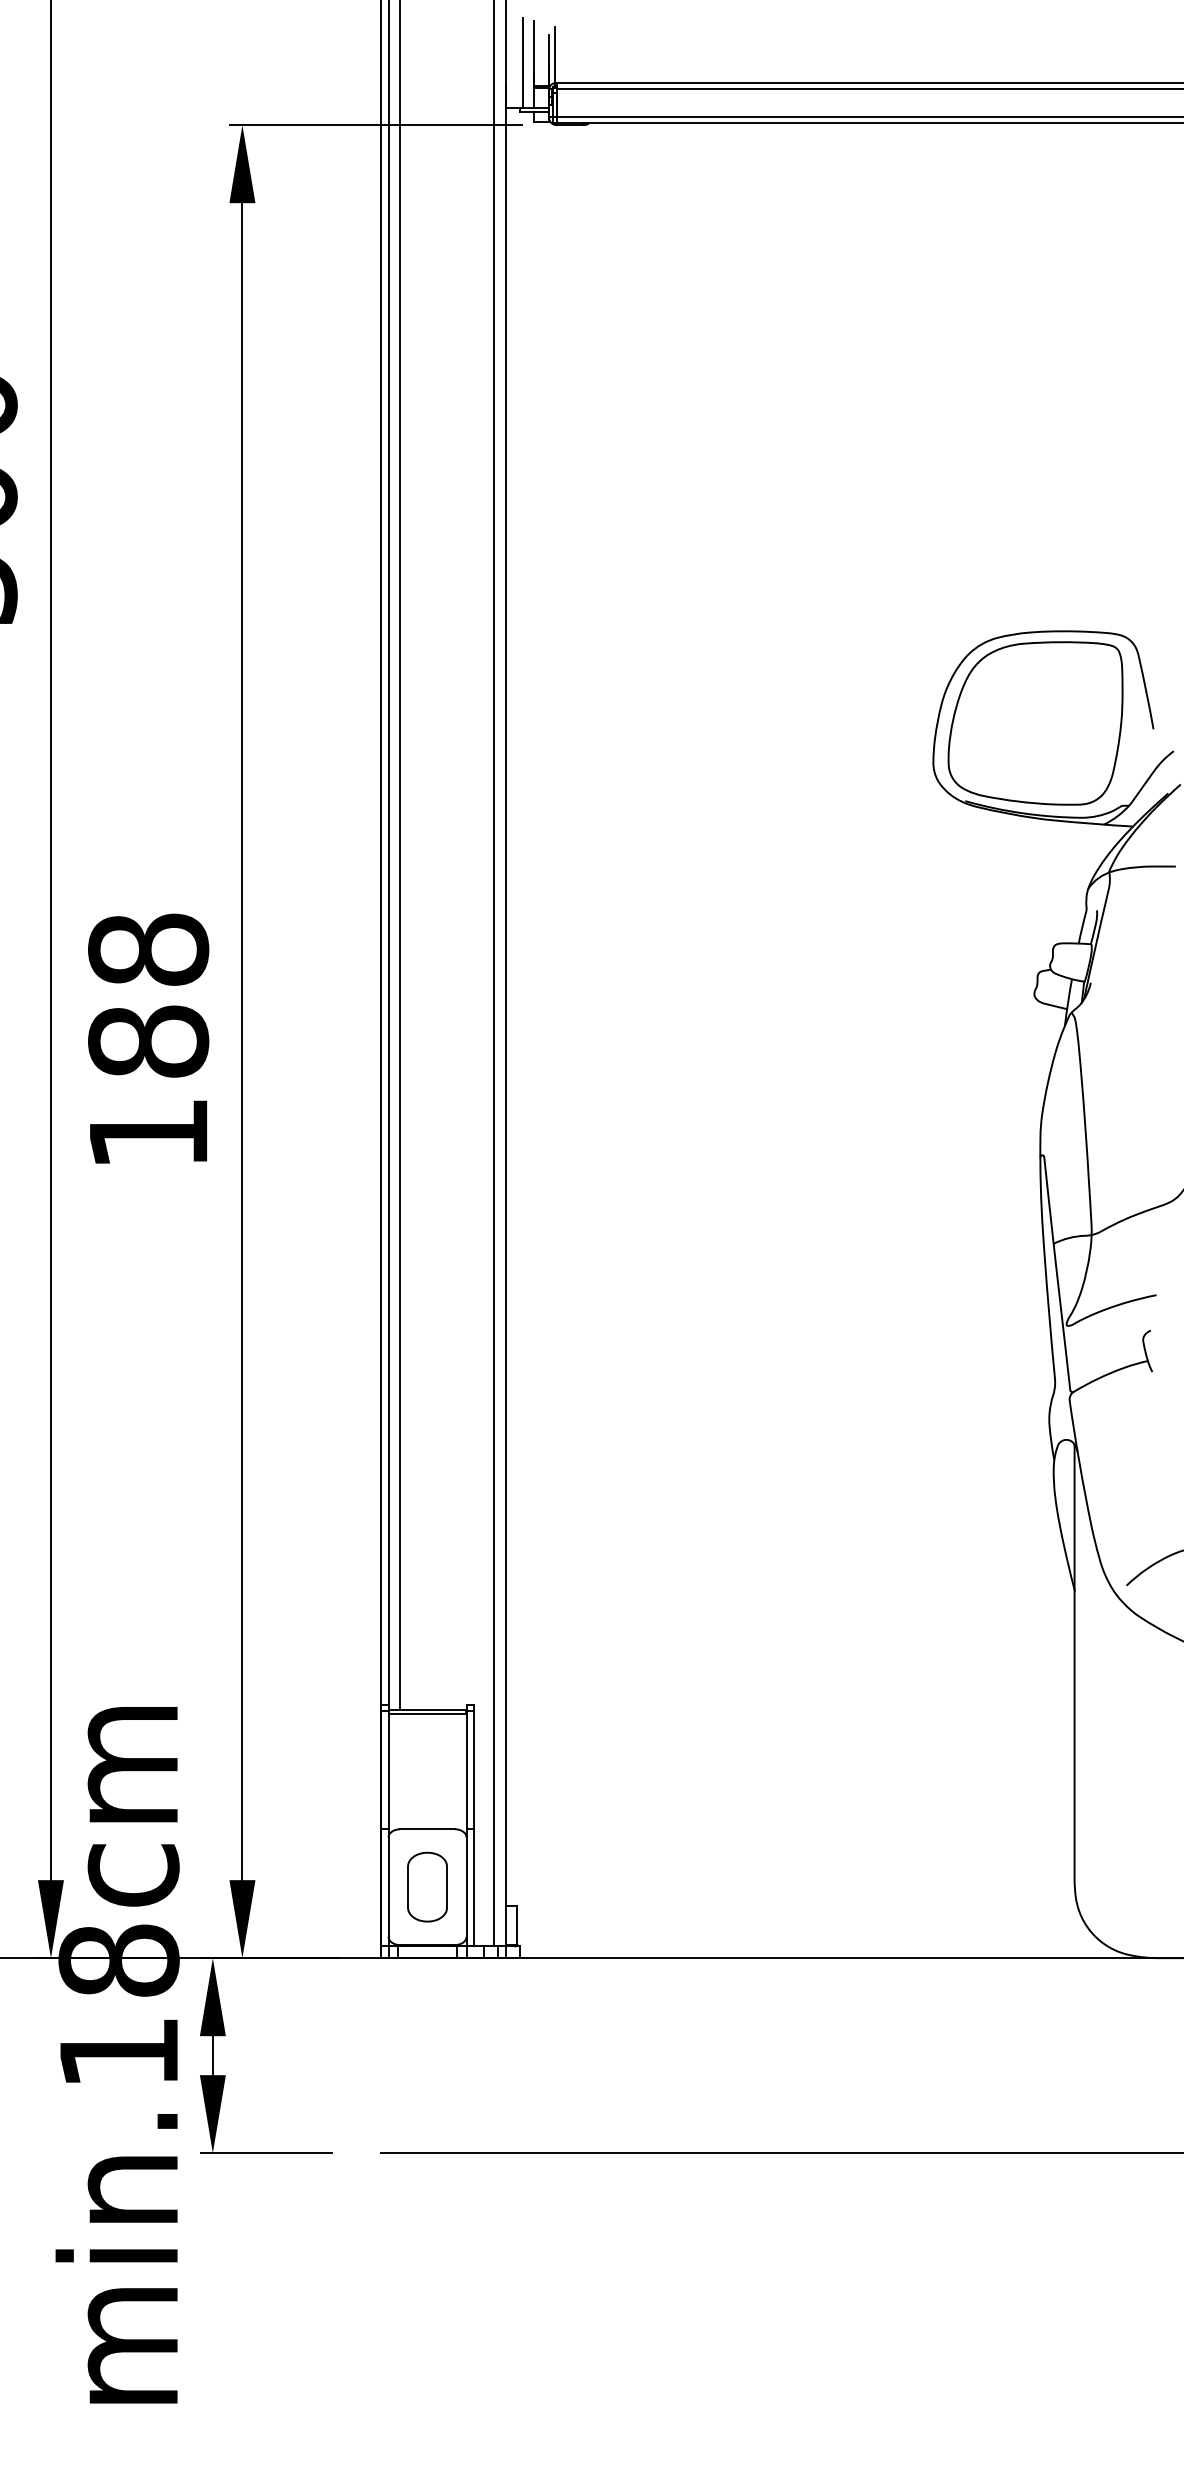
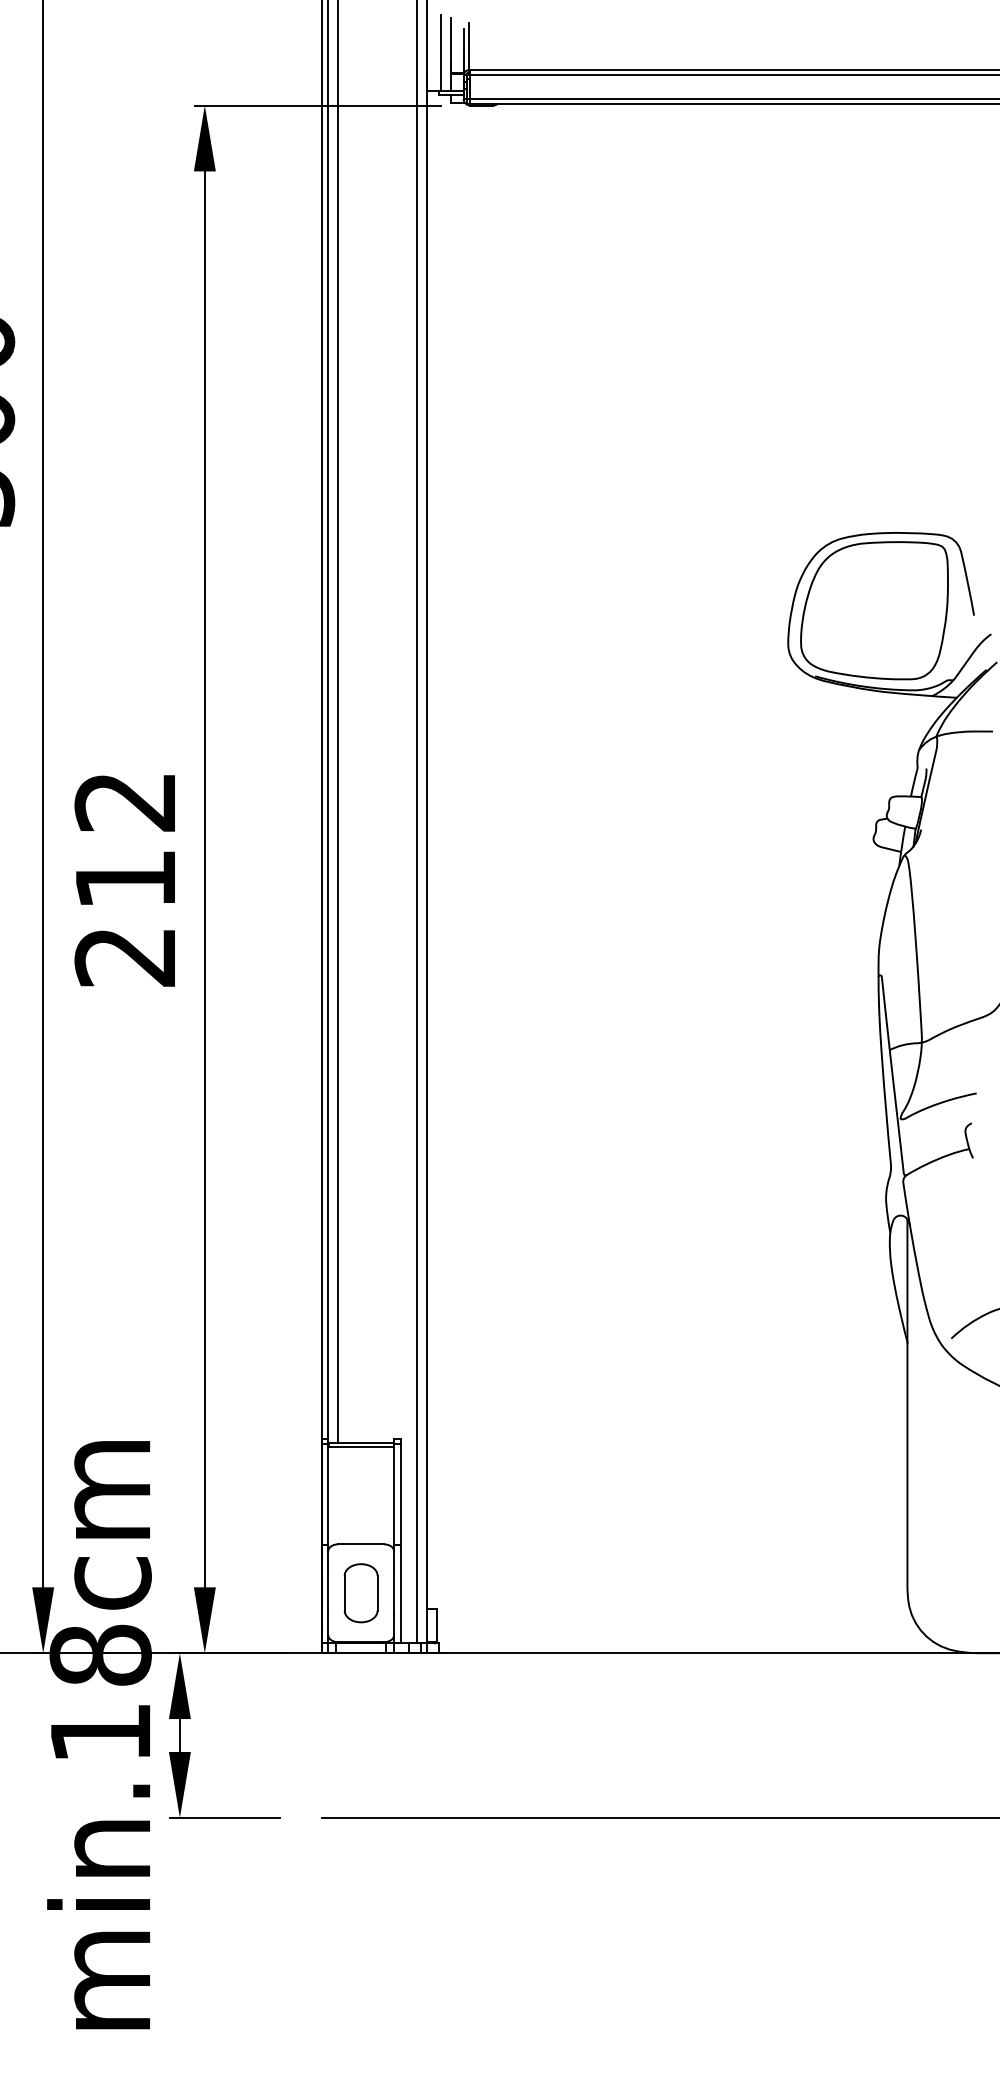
text: (148, 1040) -> (125, 878), 188 -> 212

